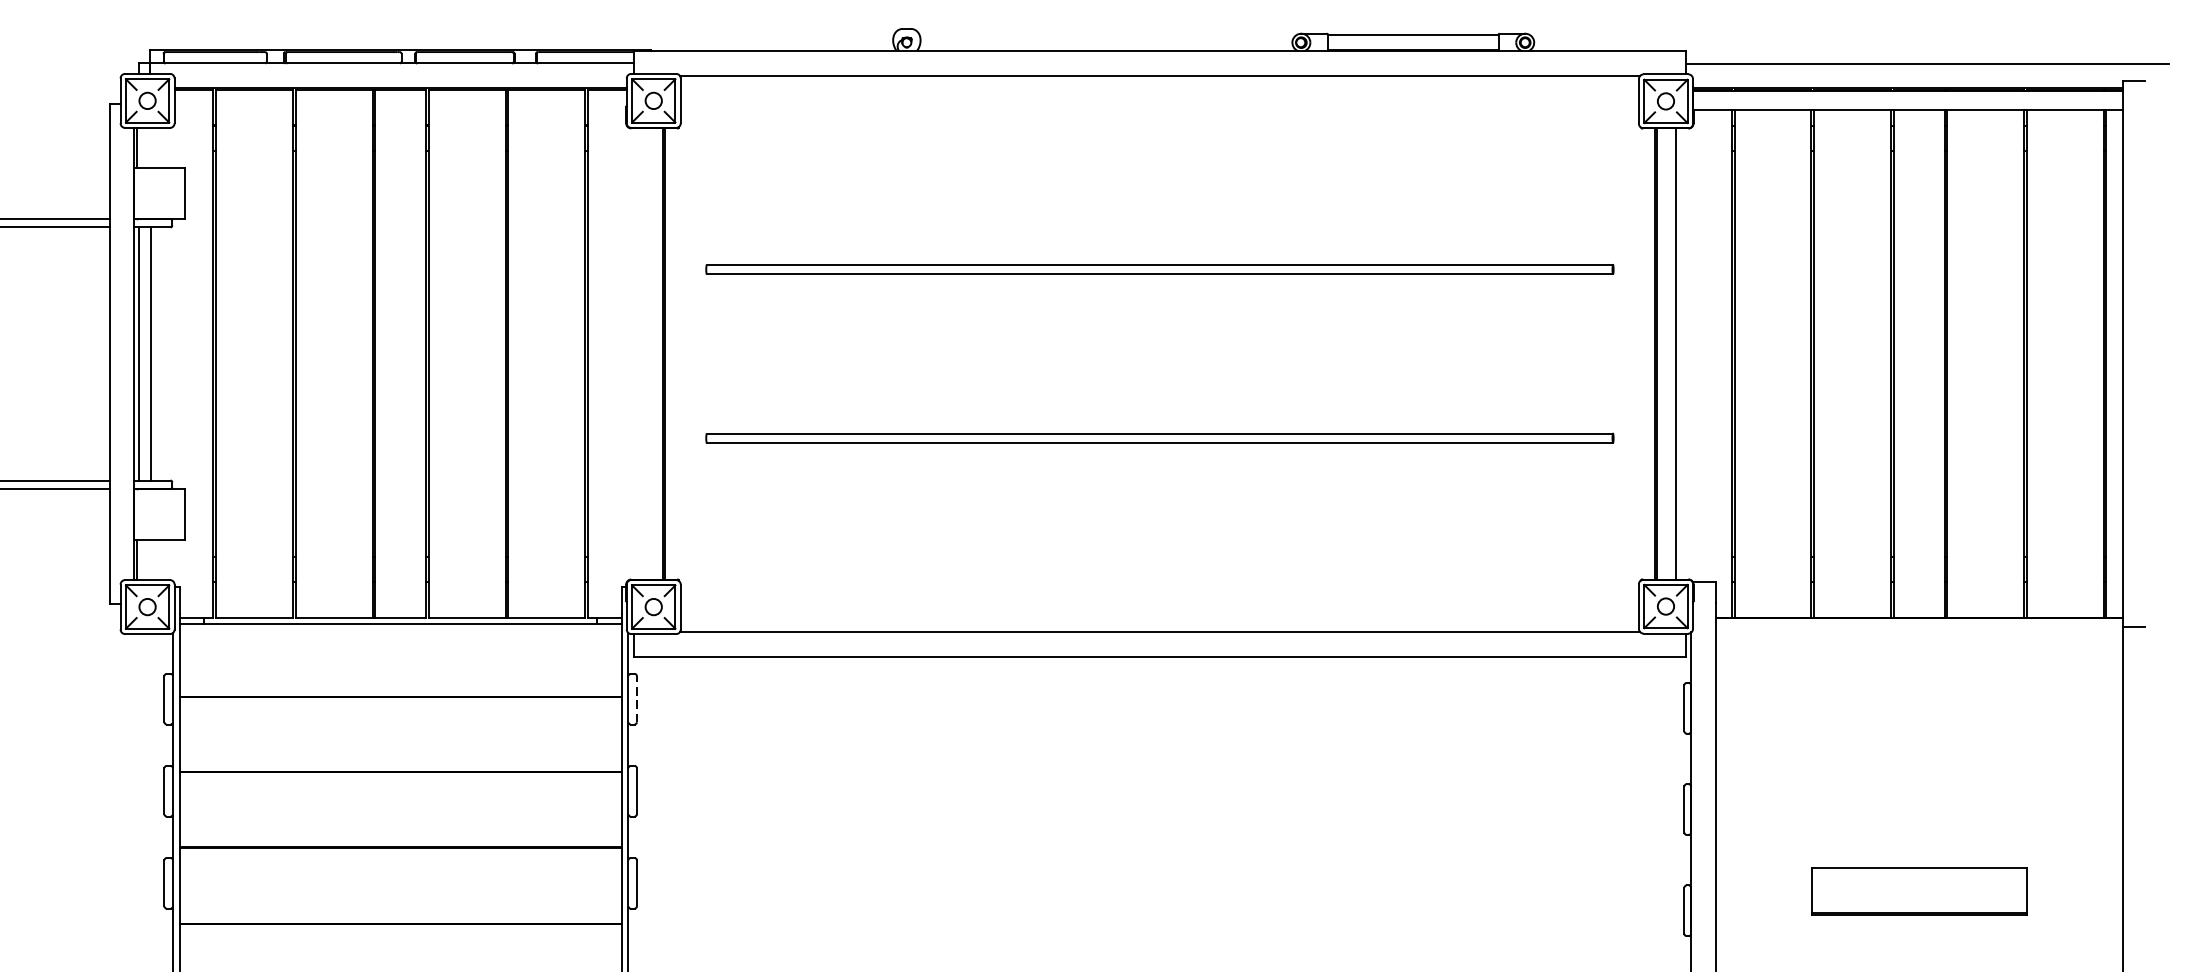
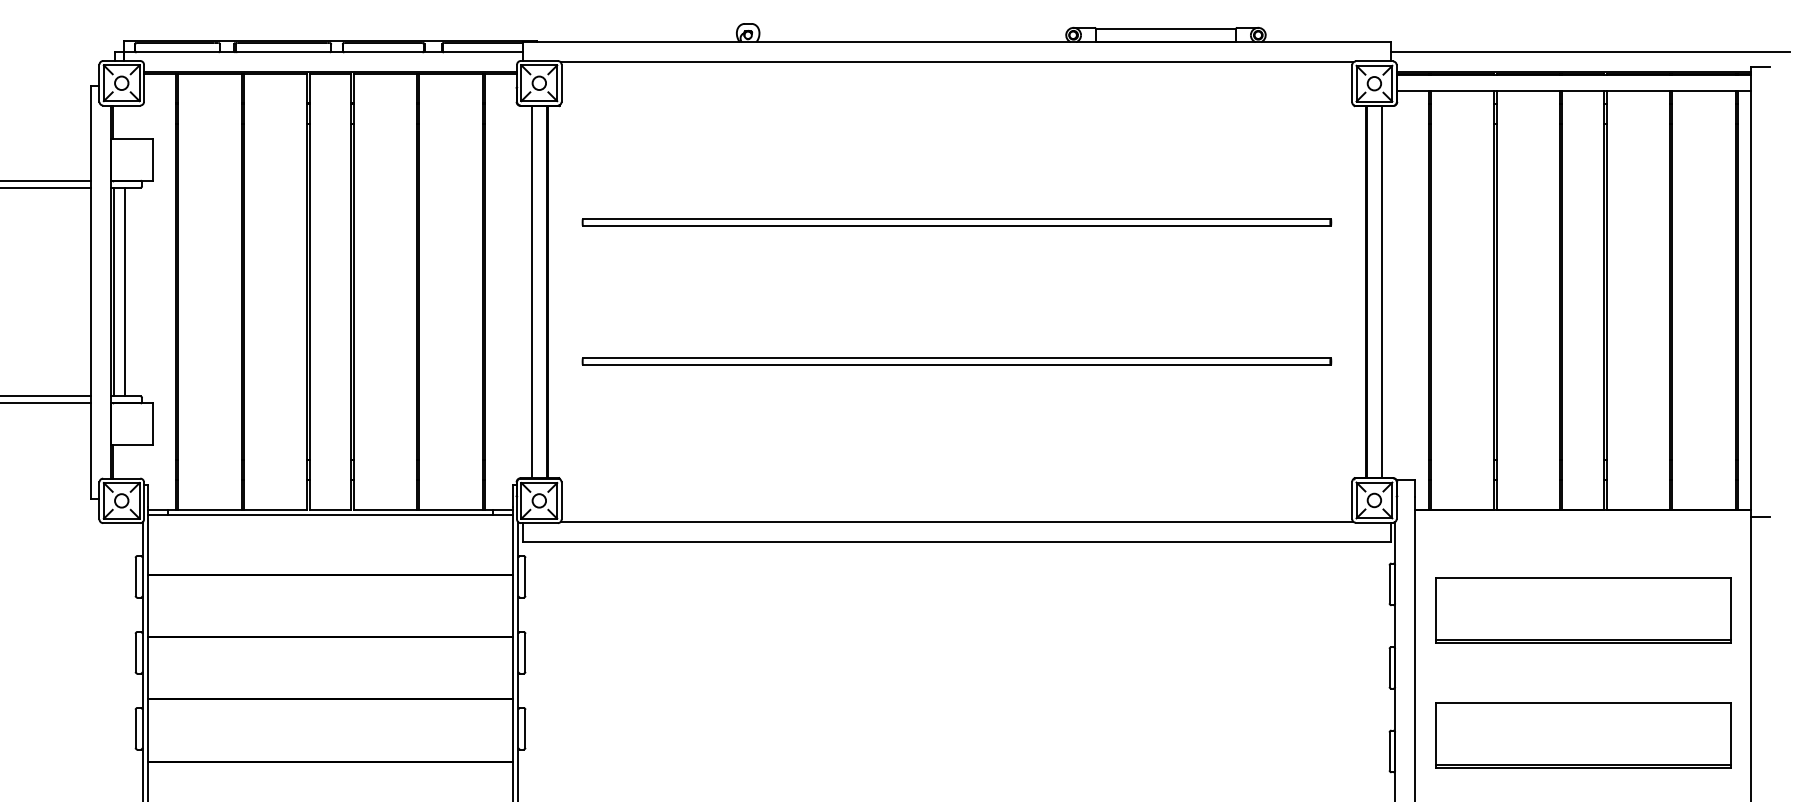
line: (644, 354) -> (531, 292), added
line: (636, 698) -> (525, 576), dashed -> solid
part: (1919, 739) -> (1583, 610), added
part: (1919, 891) -> (1583, 735), size x1.67

